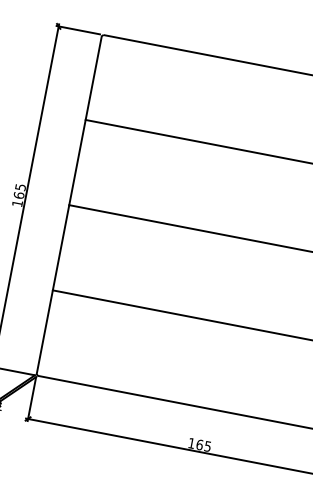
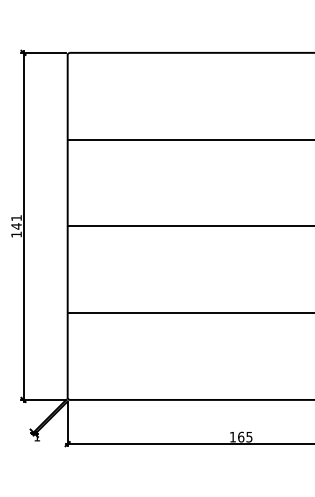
text: (19, 191) -> (16, 222), 165 -> 141

